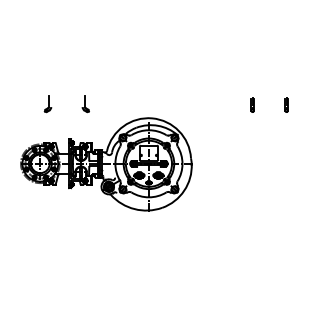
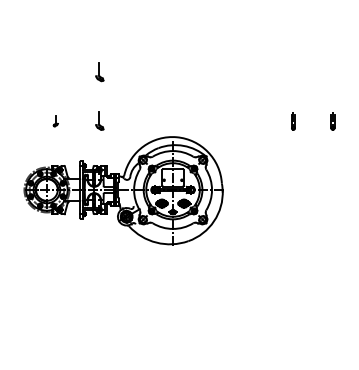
part: (85, 62) -> (99, 72), added
part: (47, 104) -> (55, 121), size x0.6

